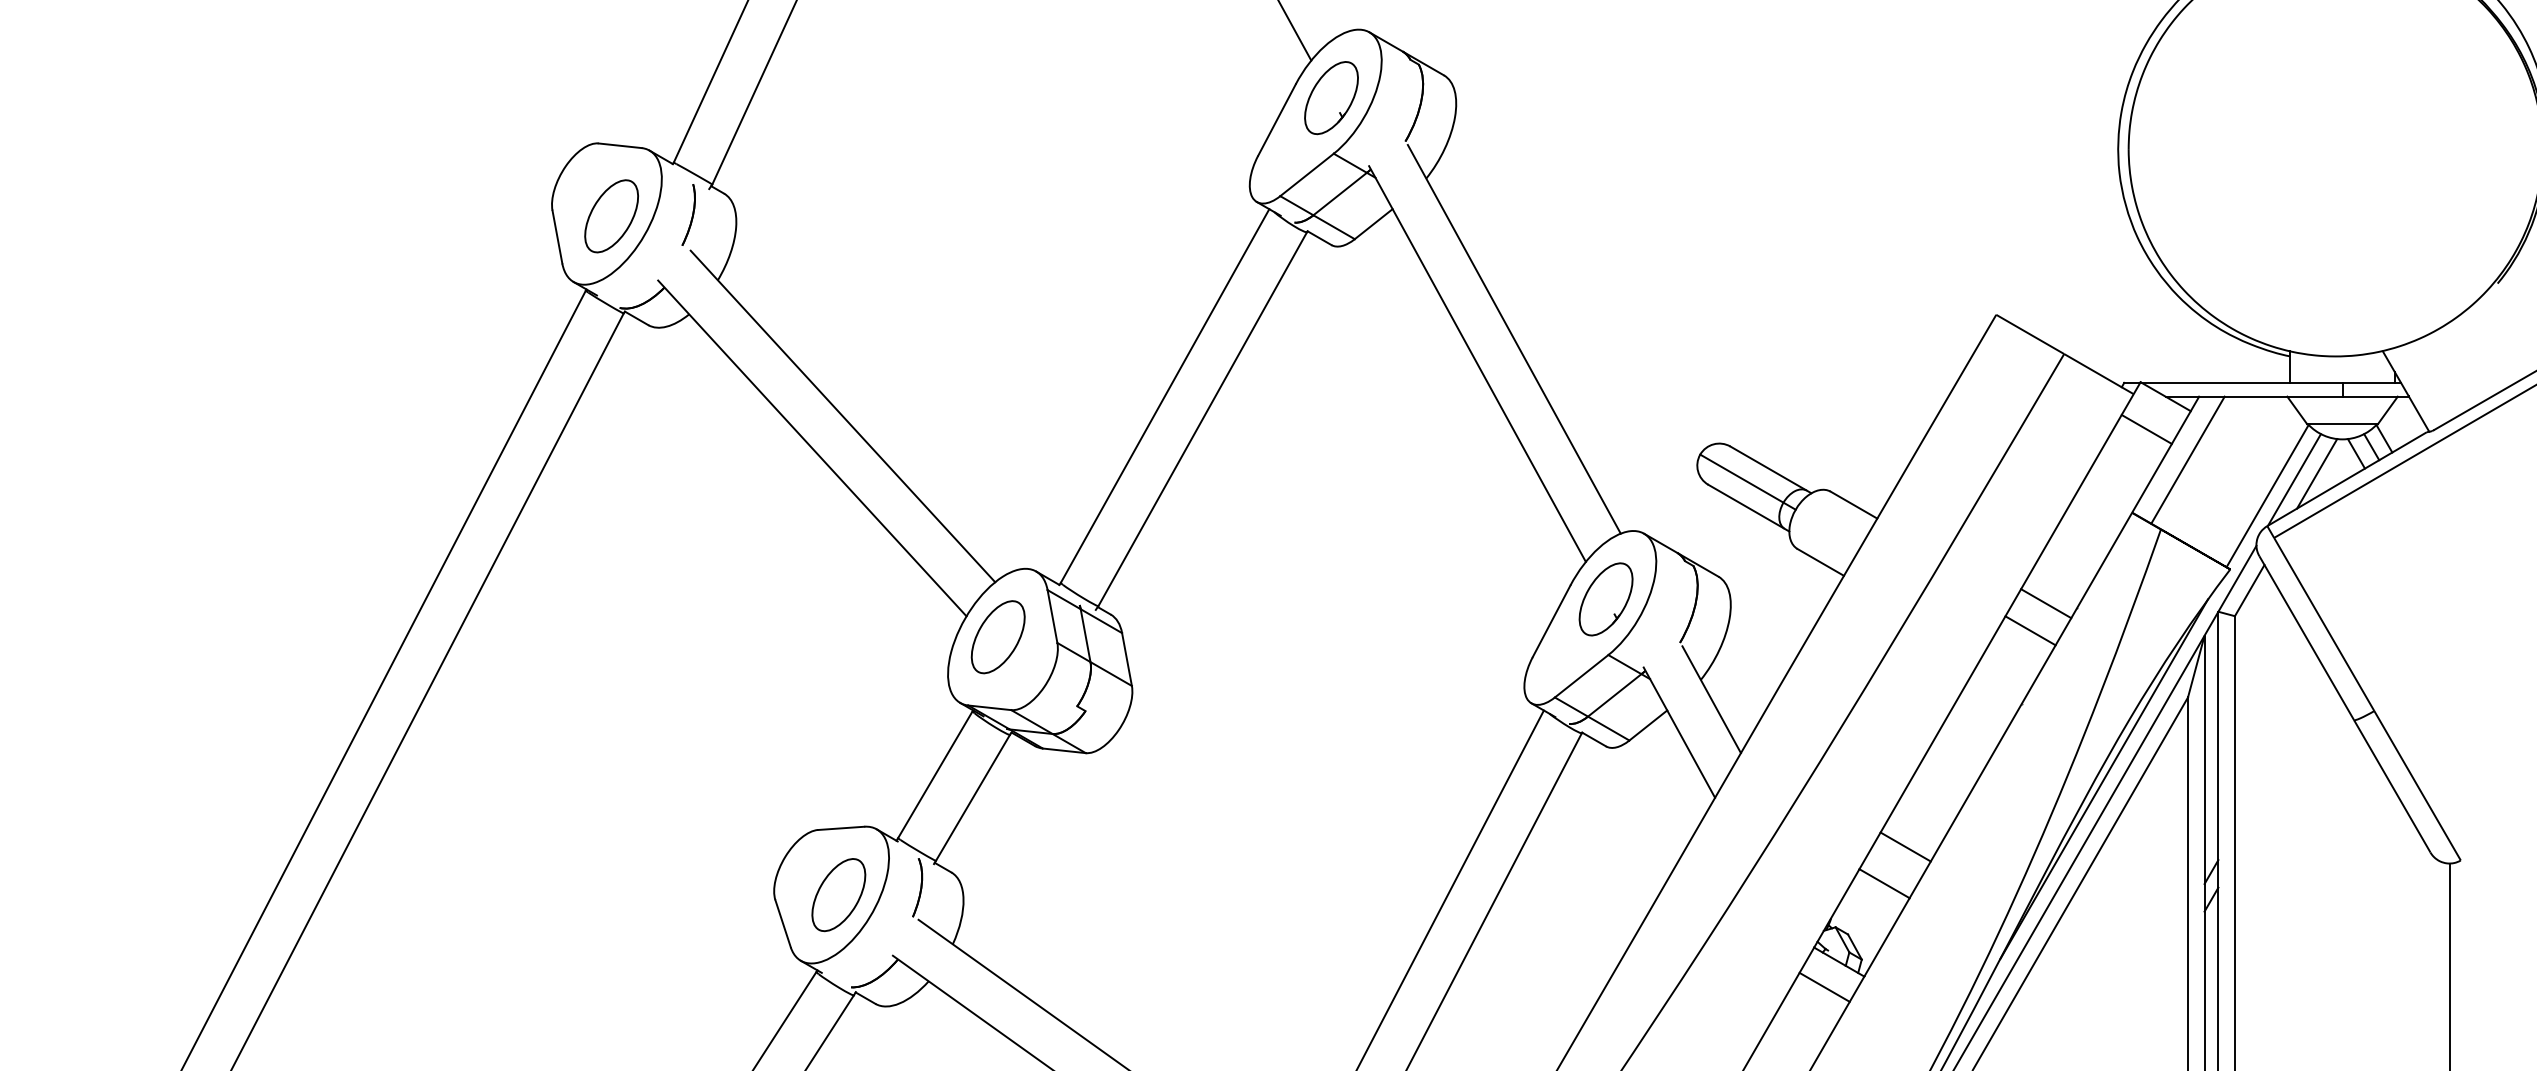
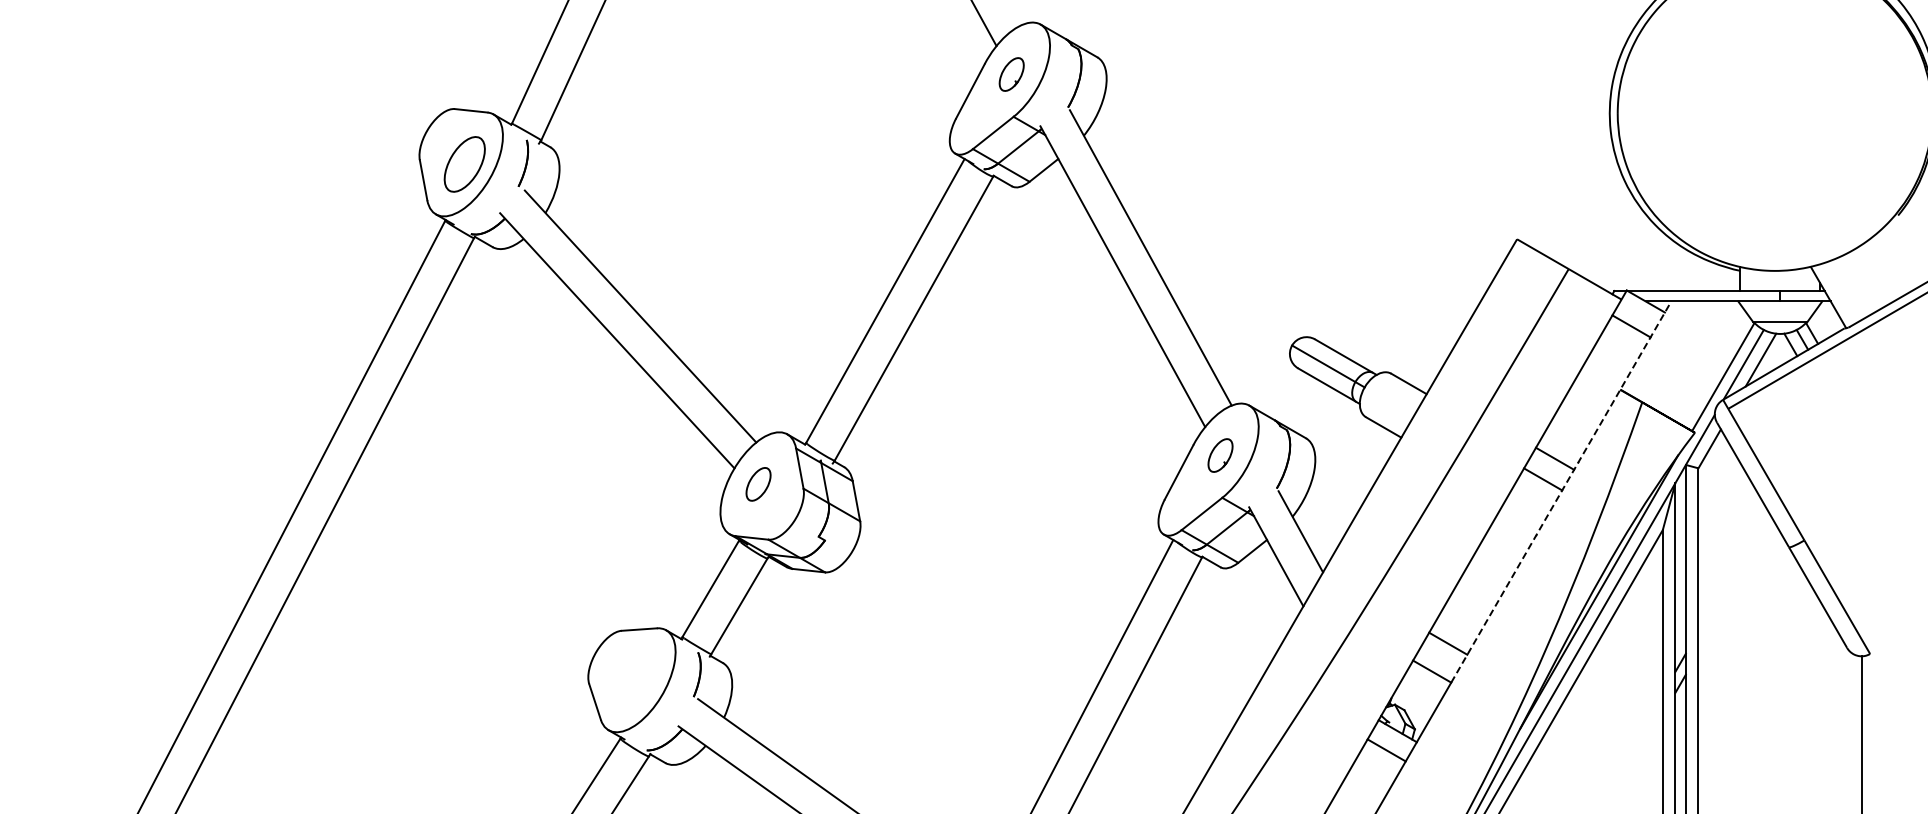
part: (1331, 97) -> (1011, 74), size x0.6
line: (2187, 459) -> (1662, 349), removed
part: (1606, 599) -> (1220, 455), size x0.6
part: (998, 637) -> (758, 484), size x0.6
line: (2054, 646) -> (1561, 491), solid -> dashed
part: (838, 895) -> (637, 680), removed

